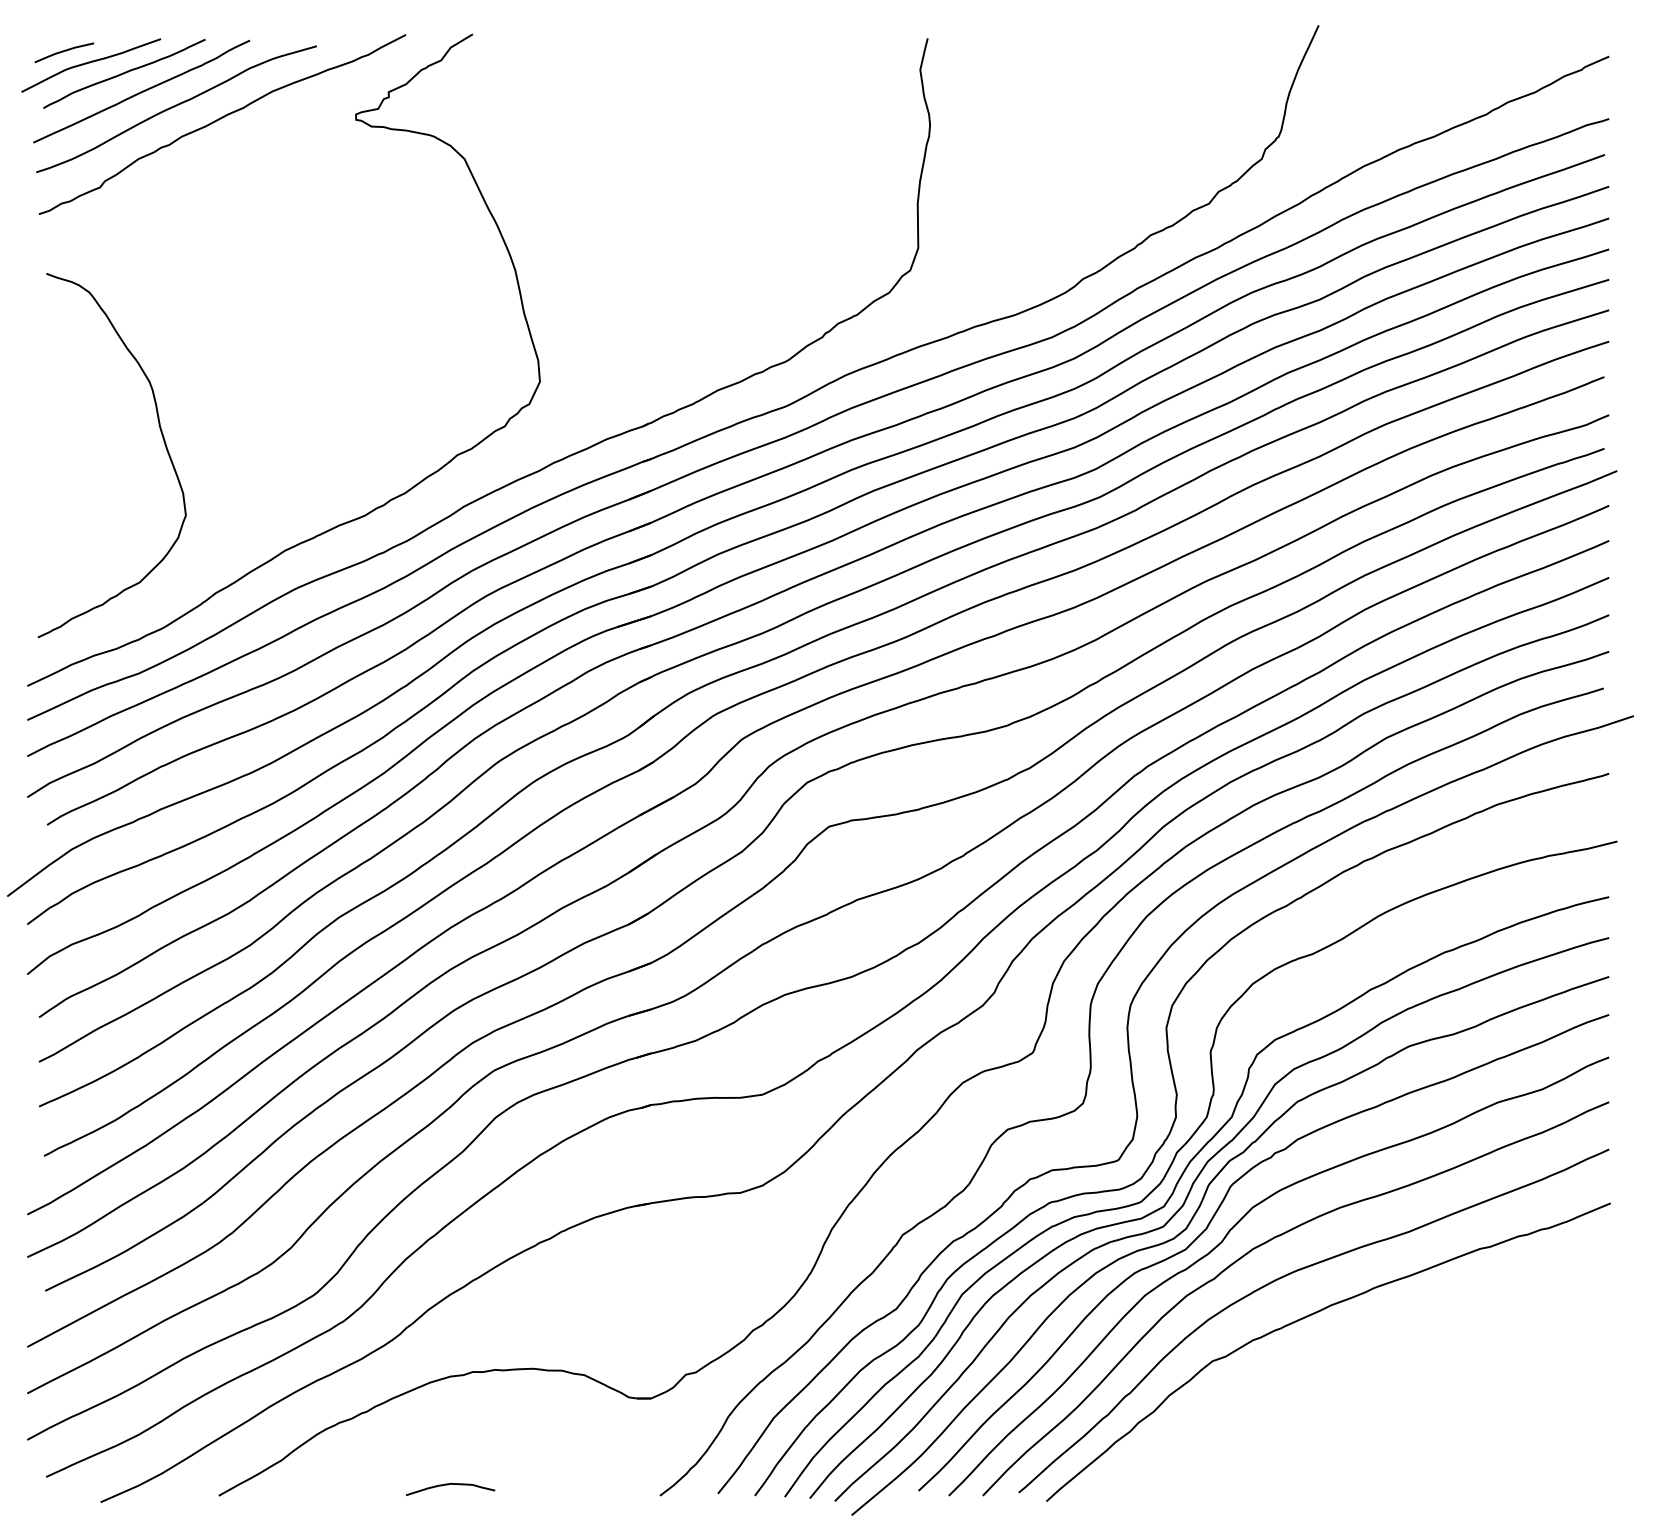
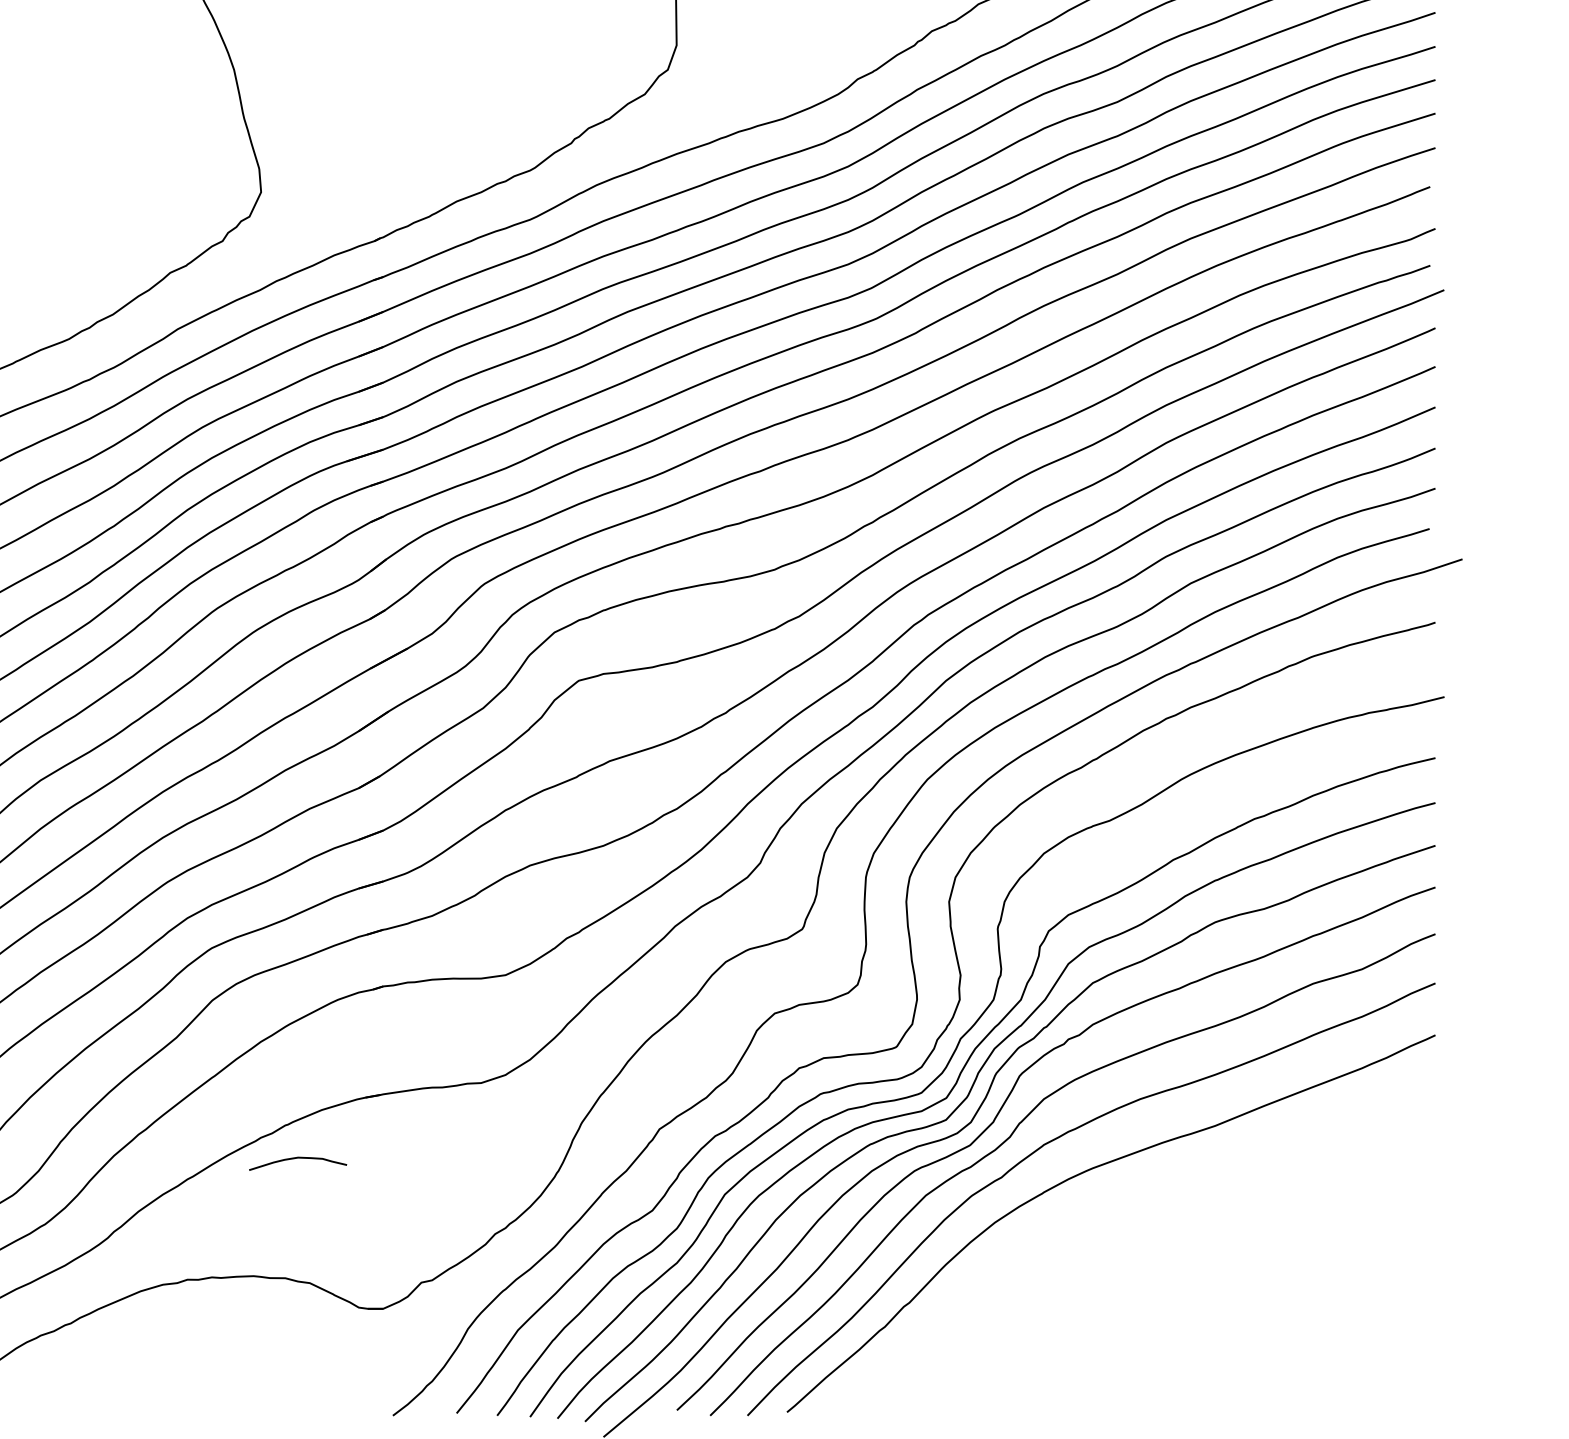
curve: (1312, 1315) -> (1109, 1217), removed
curve: (448, 1485) -> (295, 1159), moved

